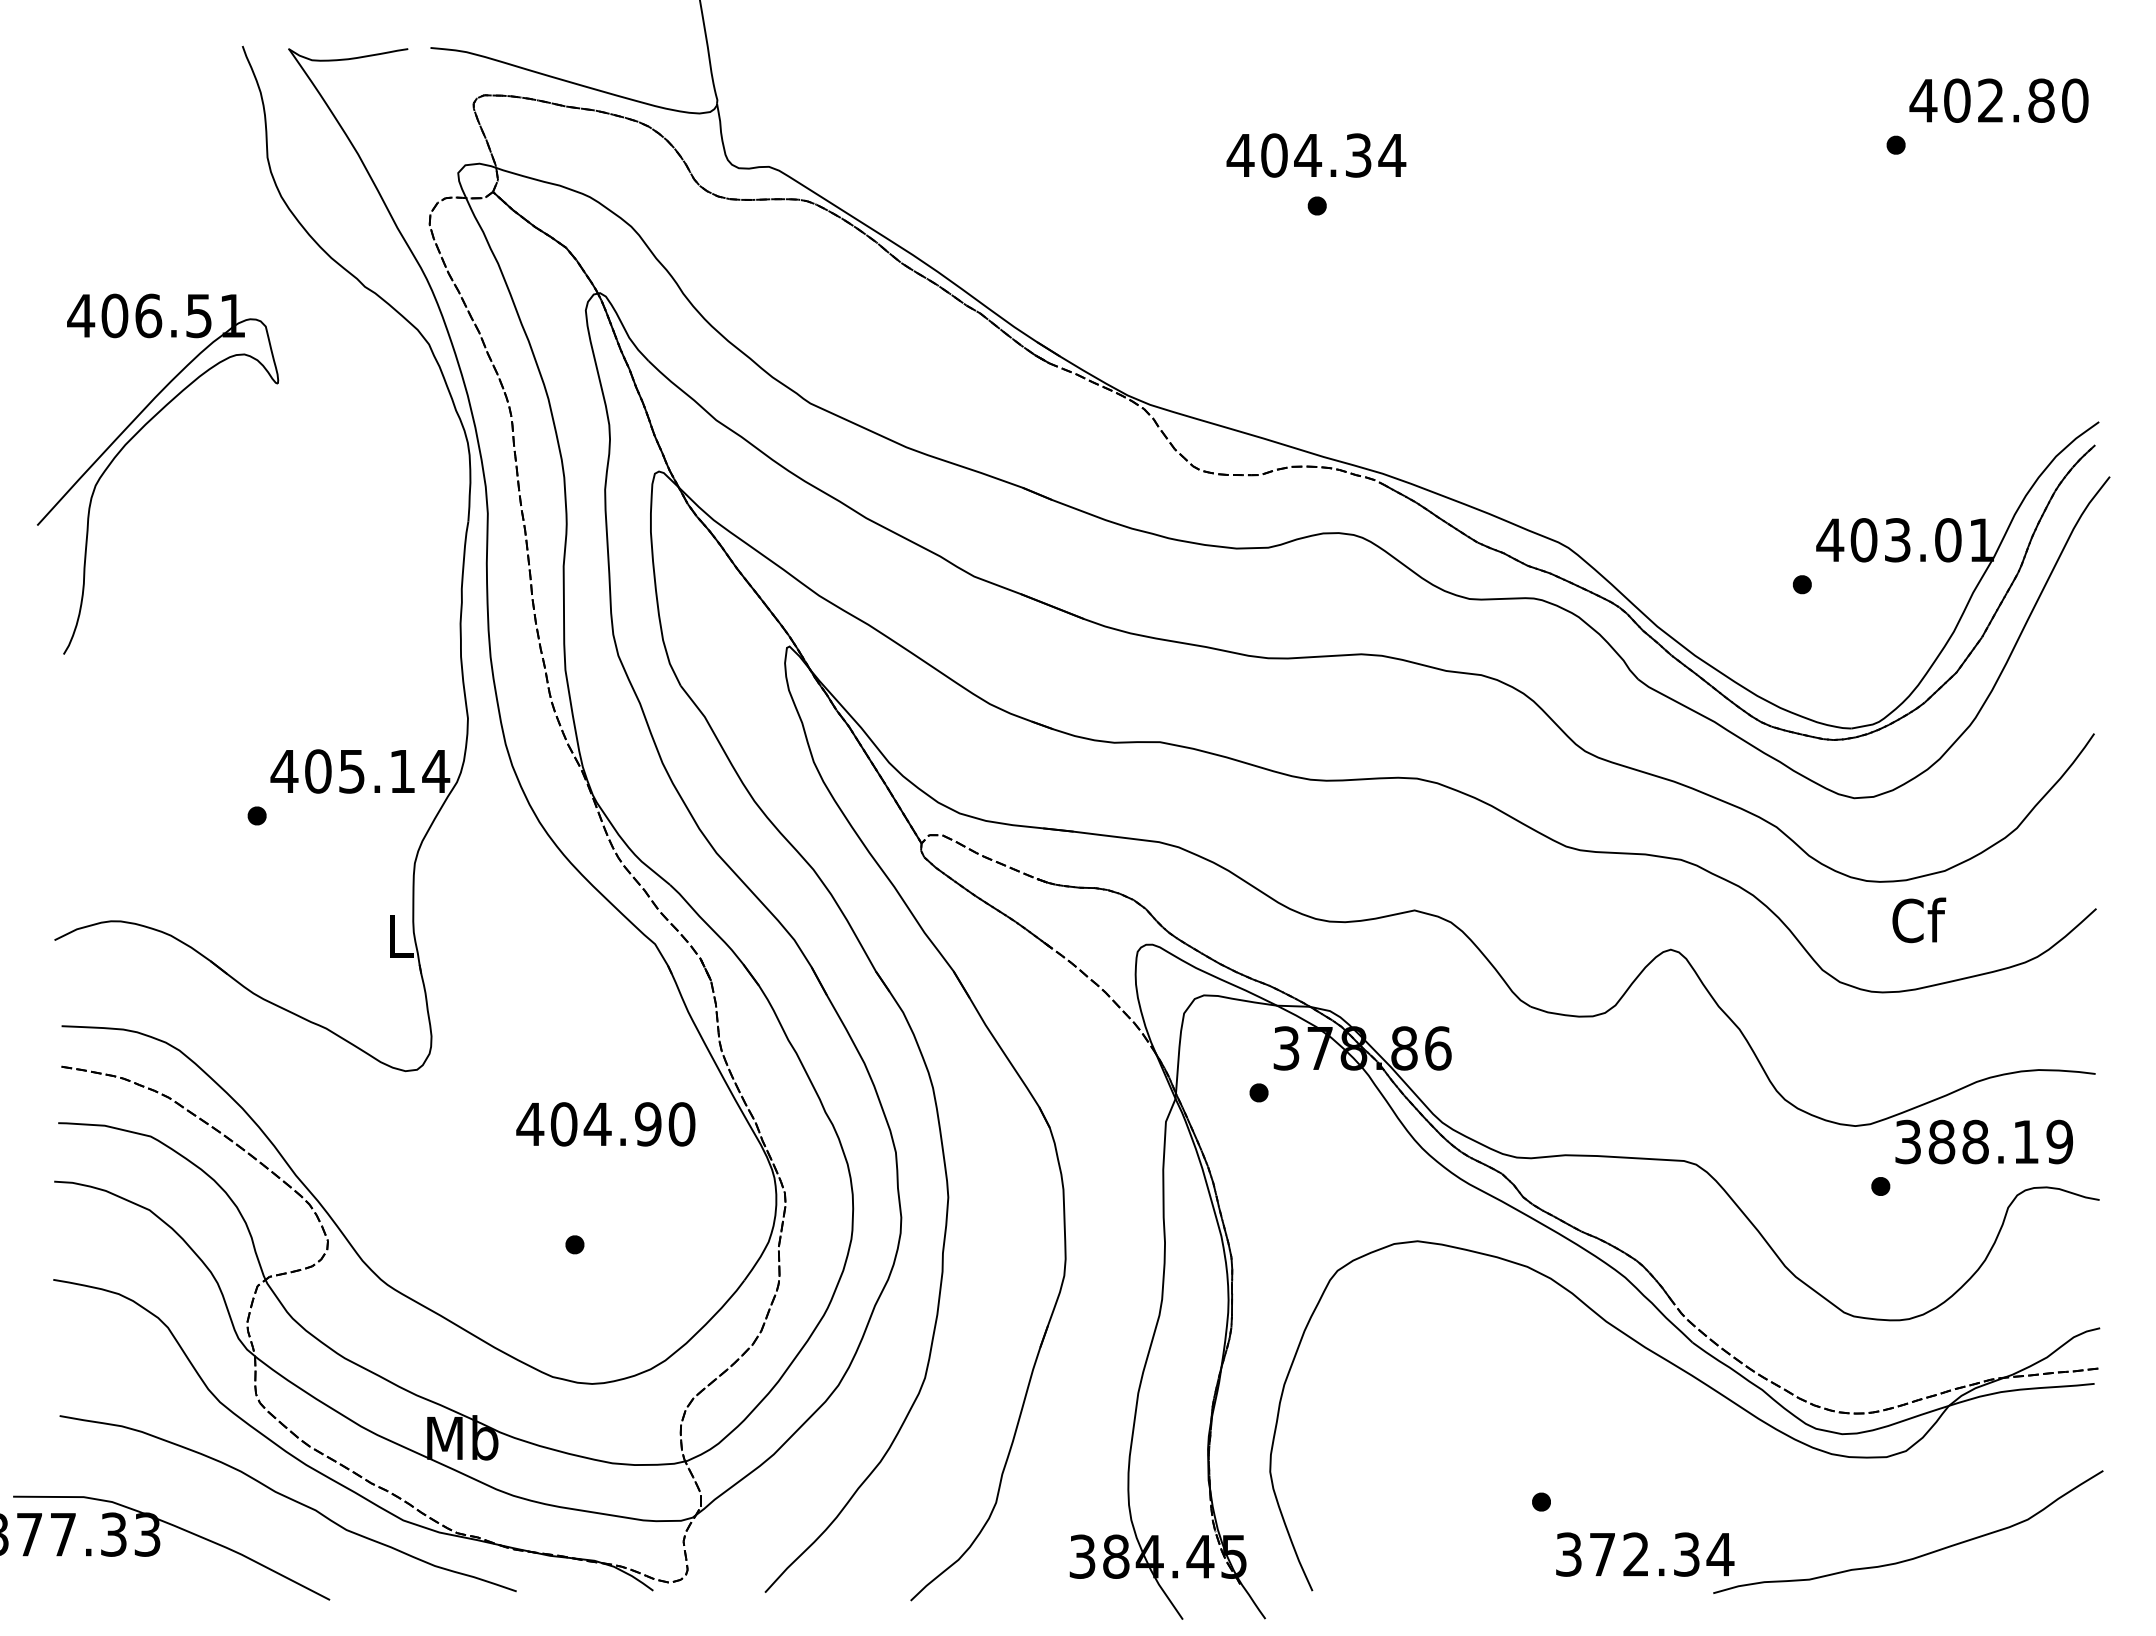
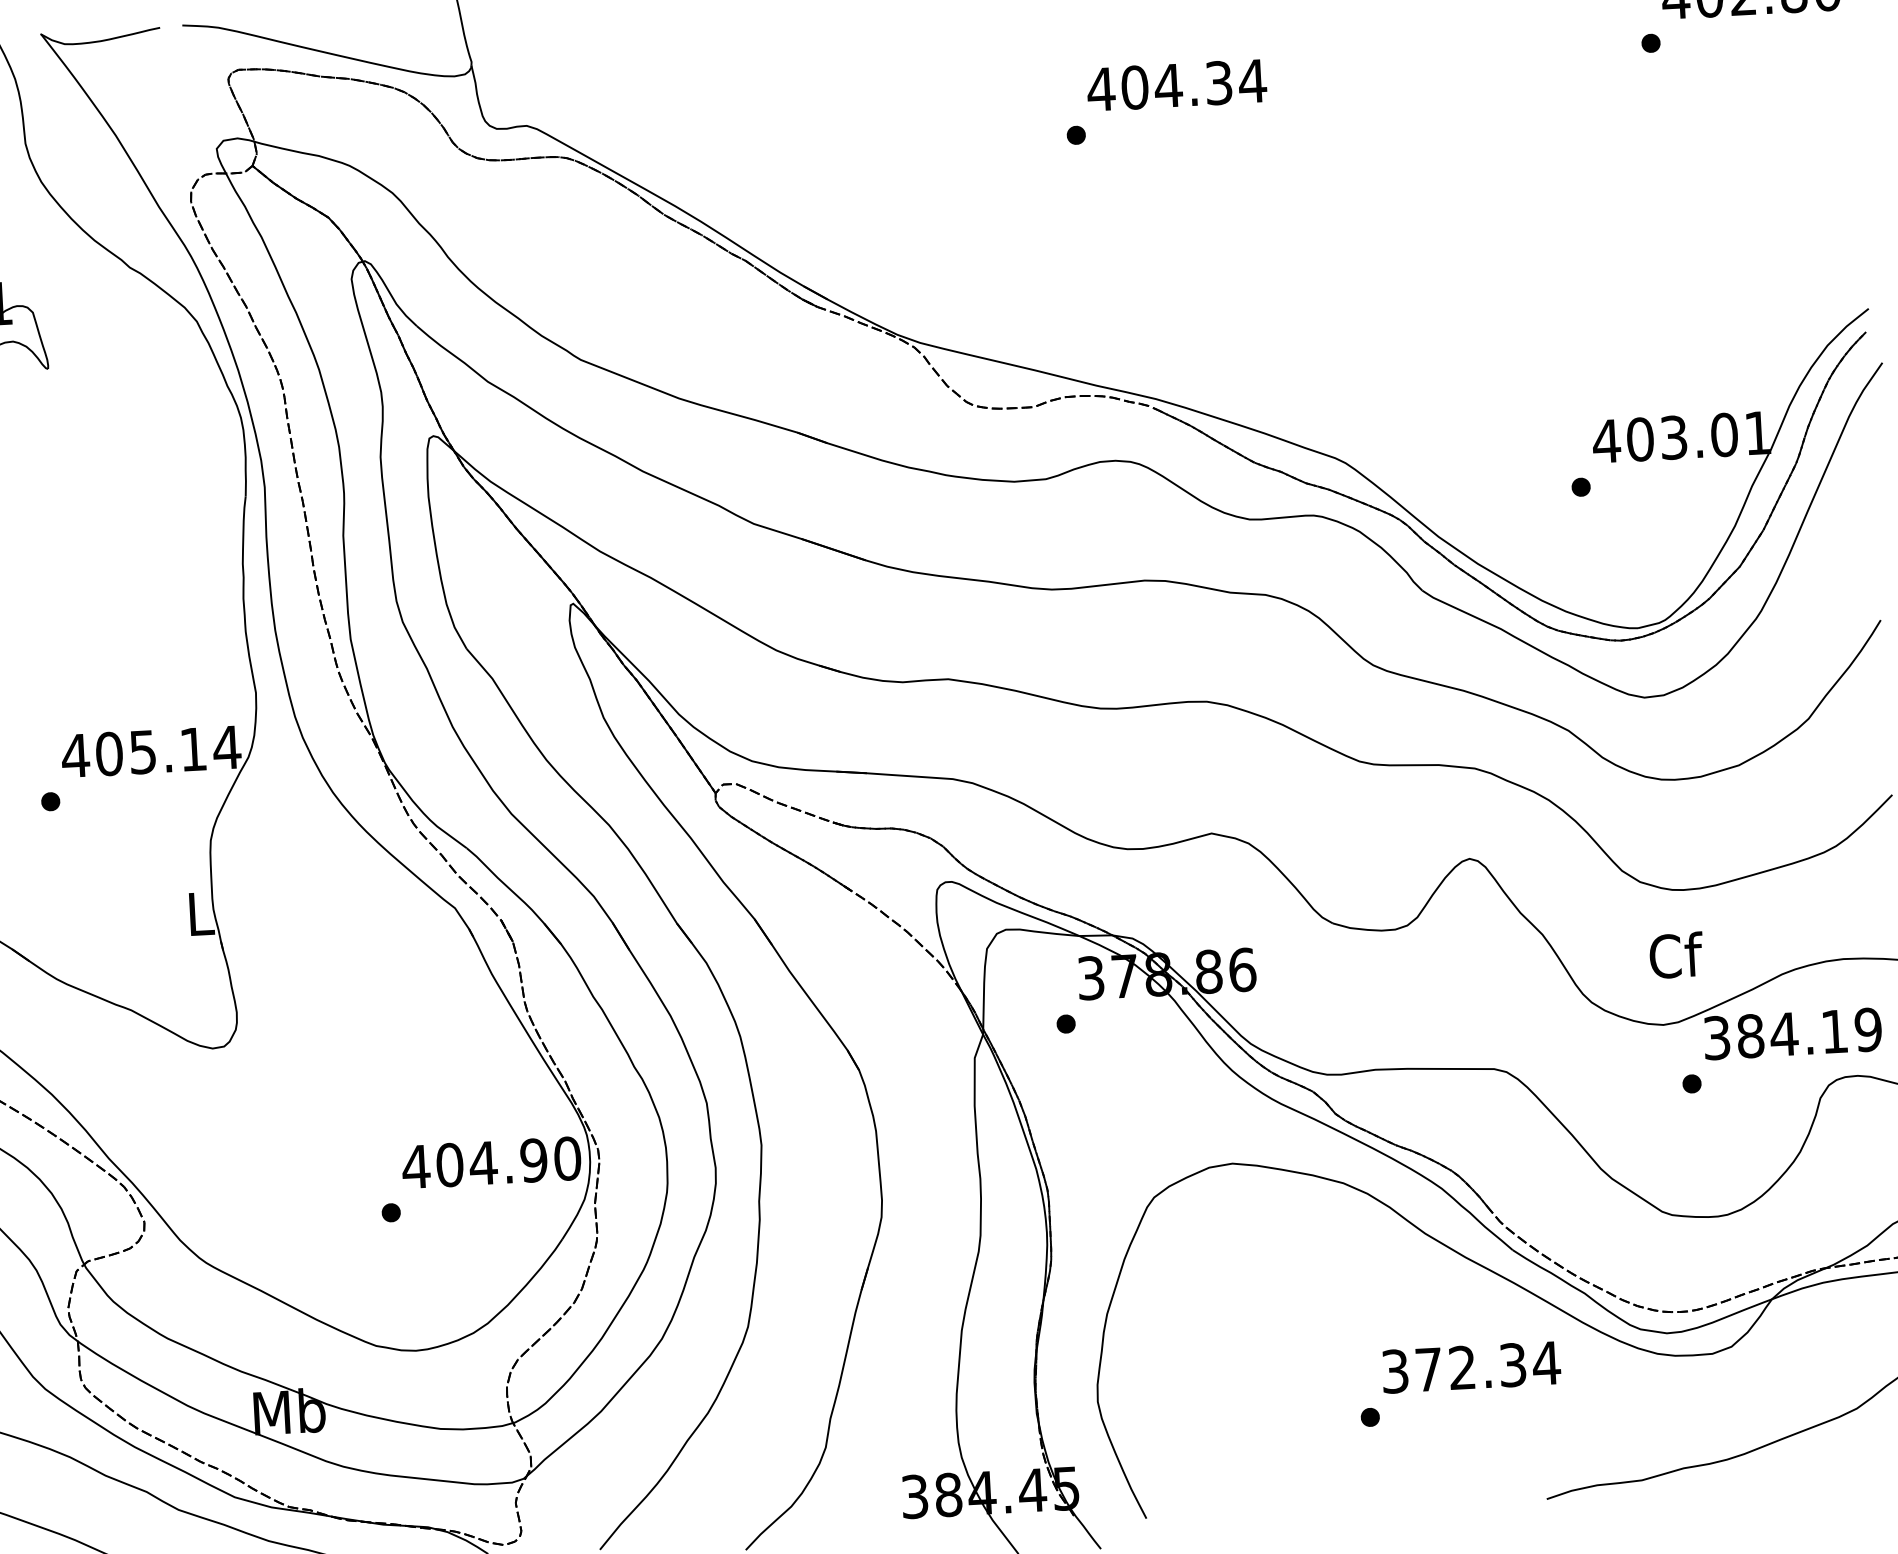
text: (1316, 155) -> (1176, 85), moved
text: (1919, 920) -> (1676, 955), moved
text: (605, 1124) -> (491, 1162), moved
text: (1975, 1141) -> (1784, 1033), 388.19 -> 384.19
text: (1645, 1554) -> (1471, 1367), moved

